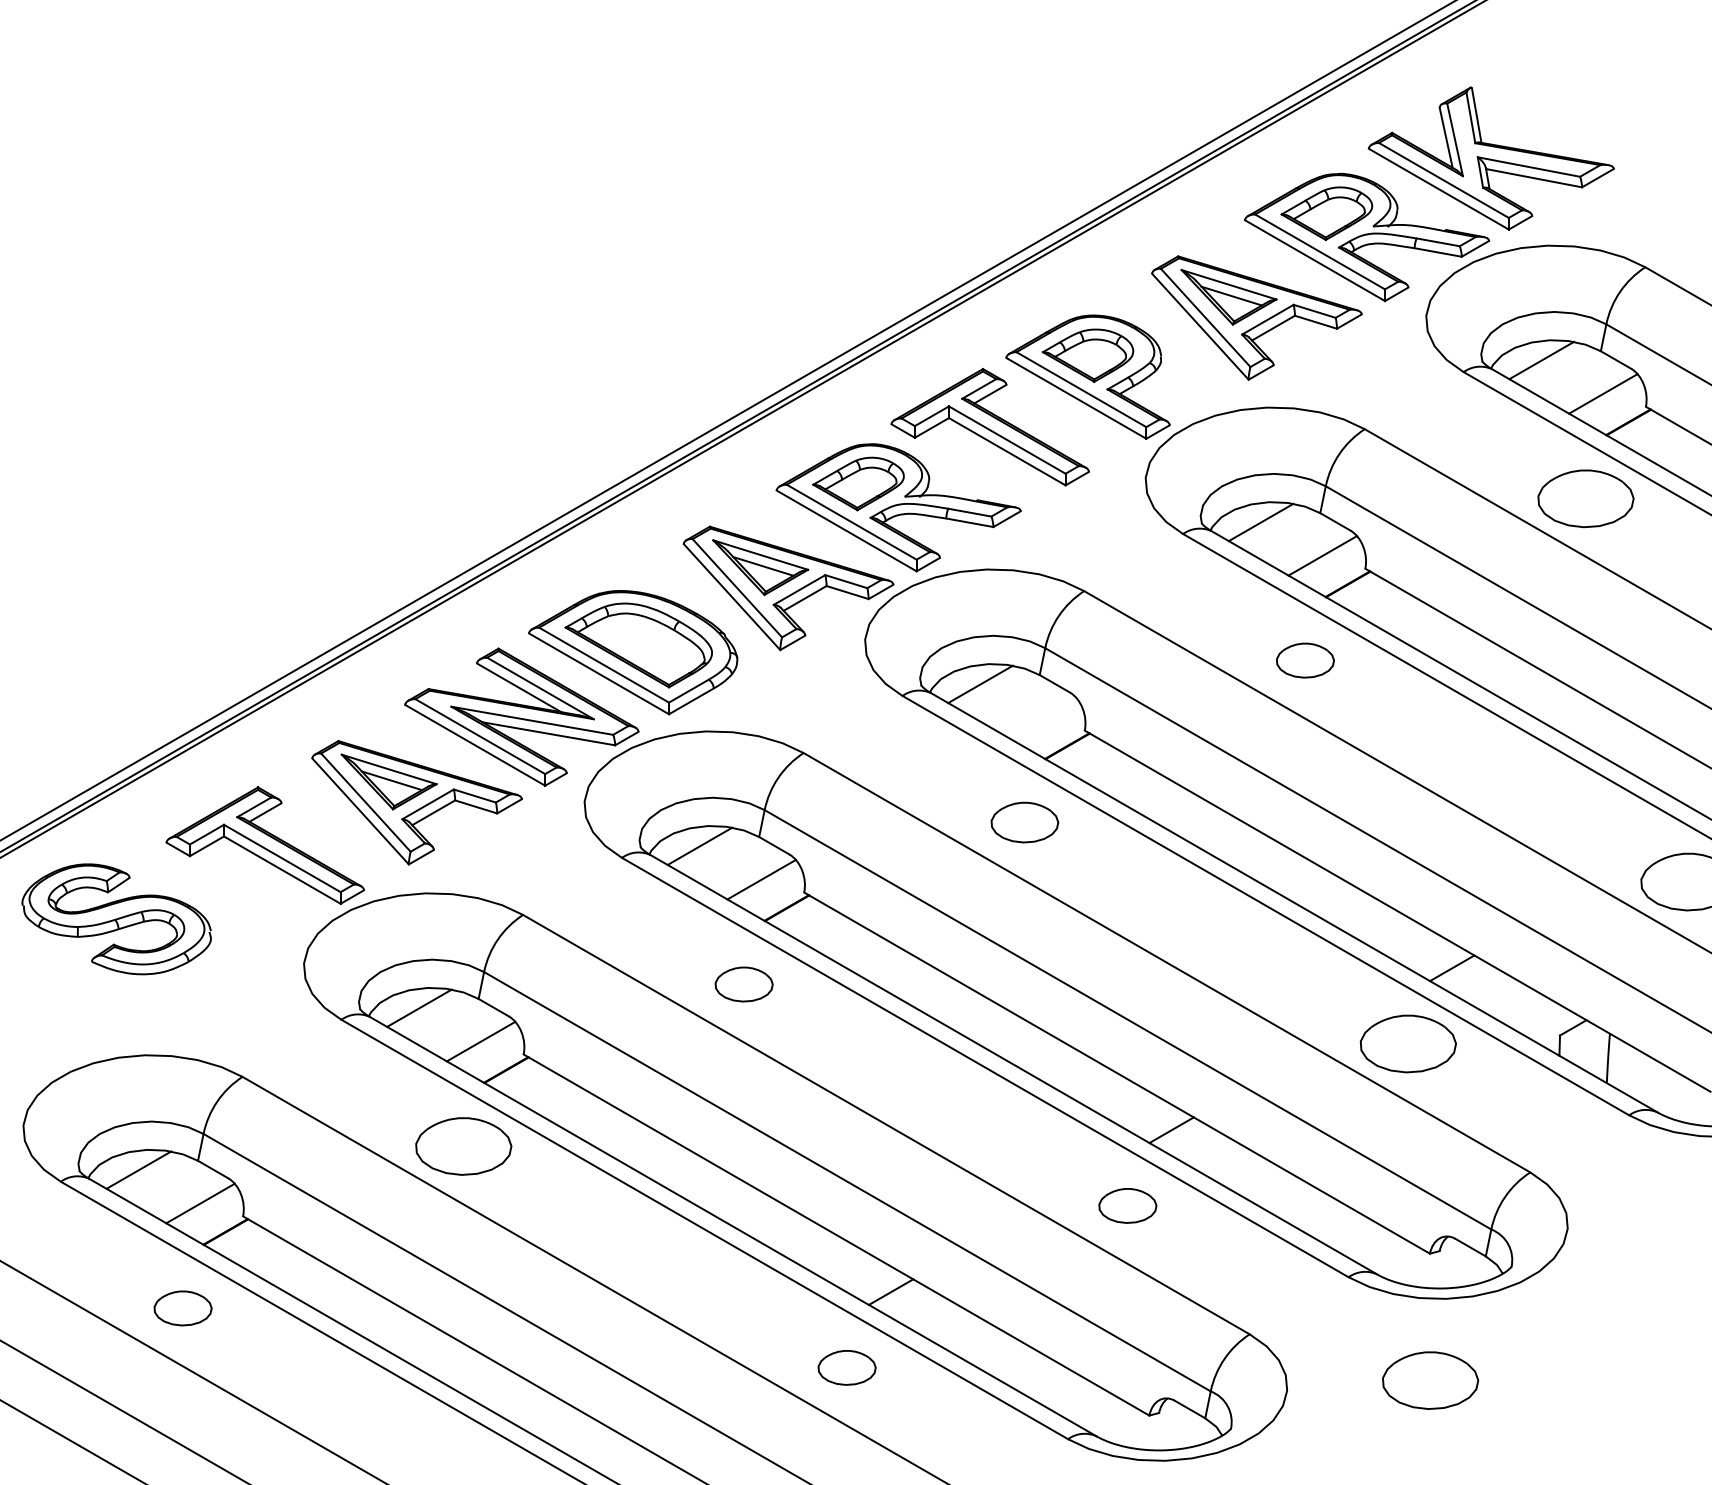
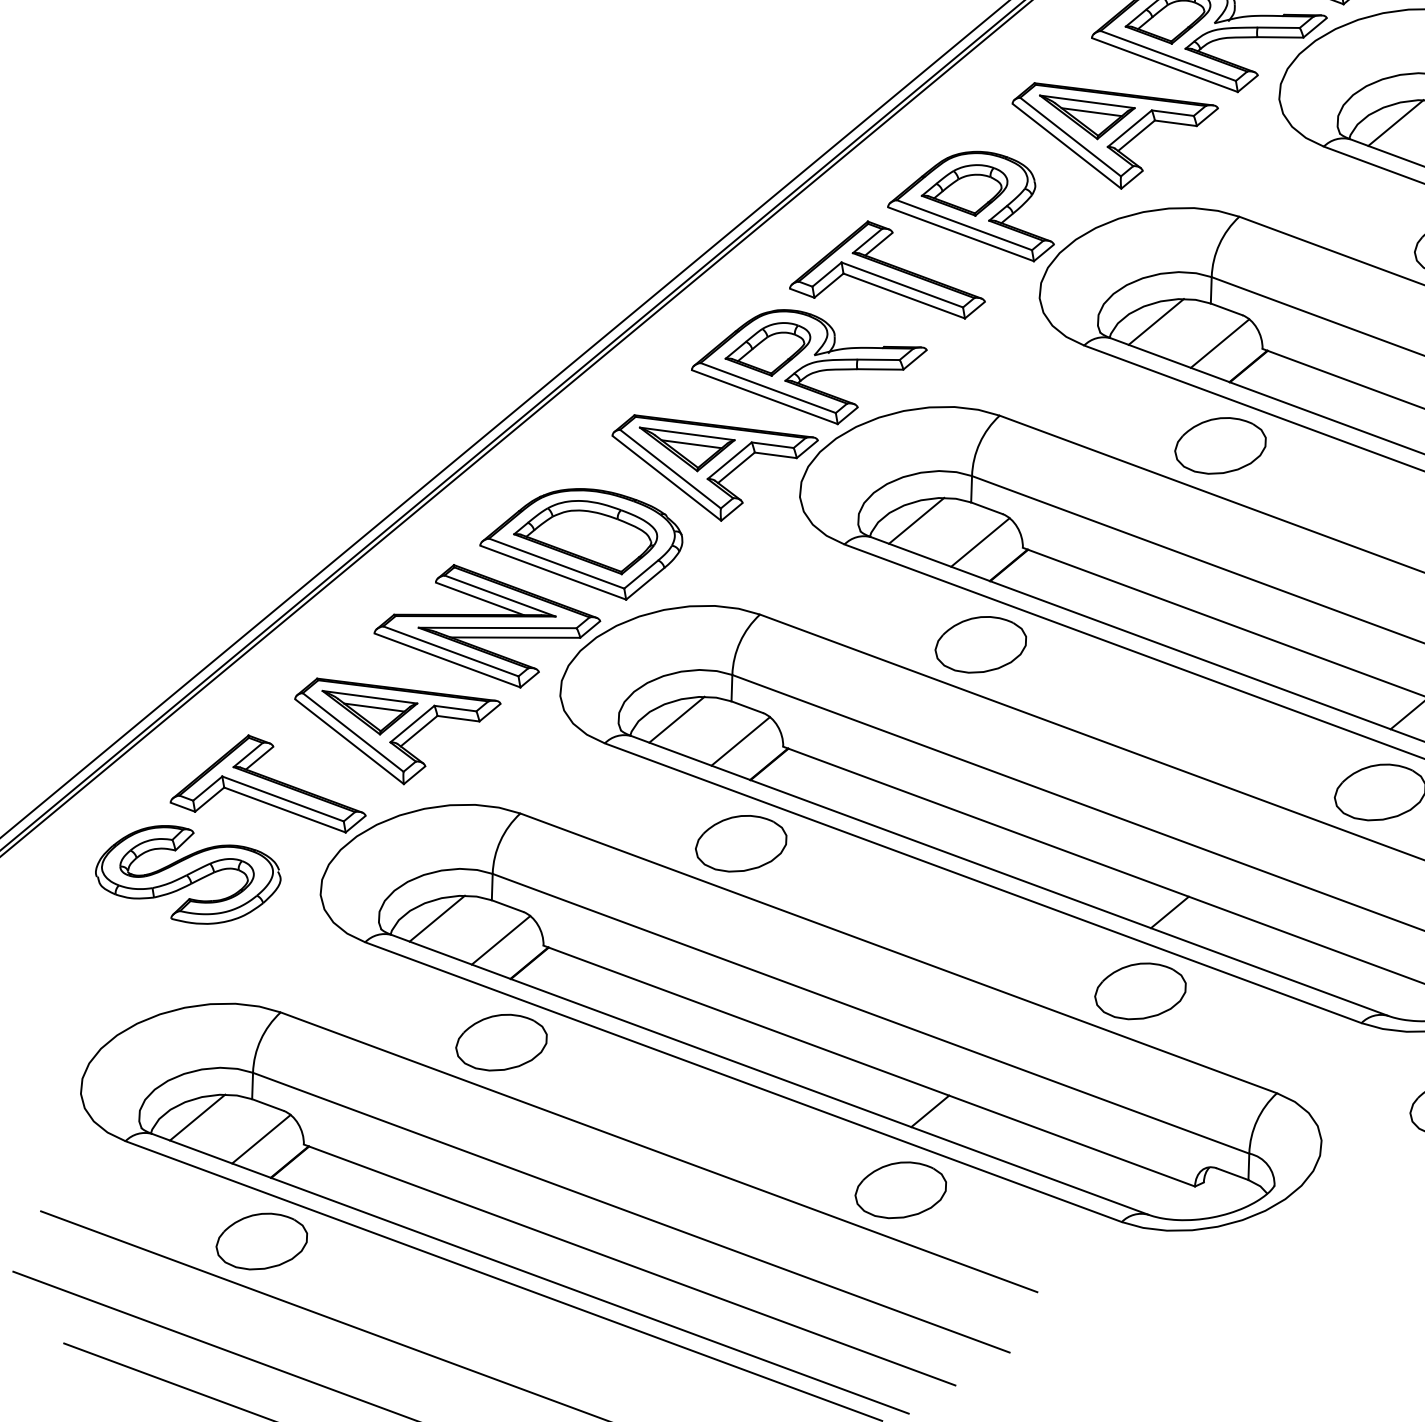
part: (1305, 660) -> (1220, 445), size x1.67
line: (1042, 717) -> (980, 542), added
part: (1024, 822) -> (980, 644), size x1.43
part: (116, 919) -> (187, 874), moved
part: (743, 984) -> (740, 843), size x1.67
part: (1127, 1205) -> (1140, 990), size x1.67
part: (182, 1308) -> (261, 1241), size x1.67
part: (846, 1367) -> (900, 1189), size x1.67

